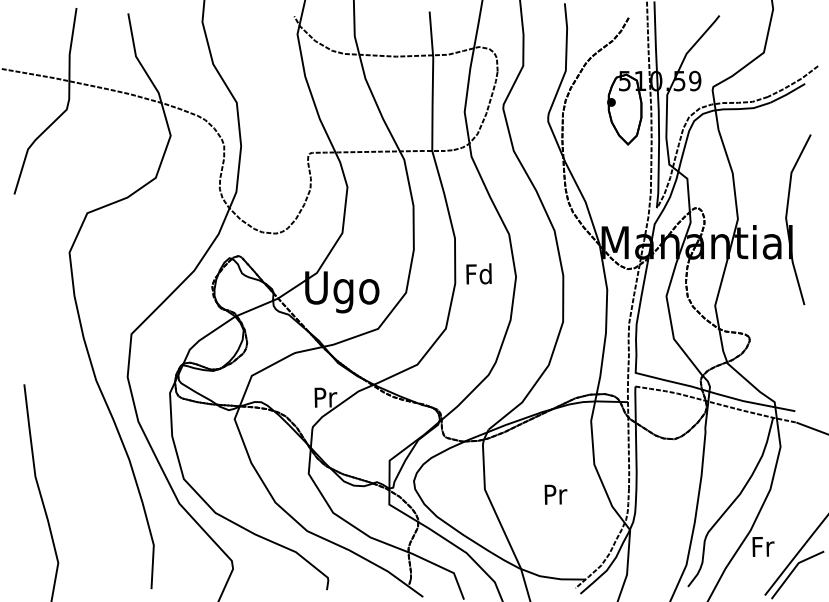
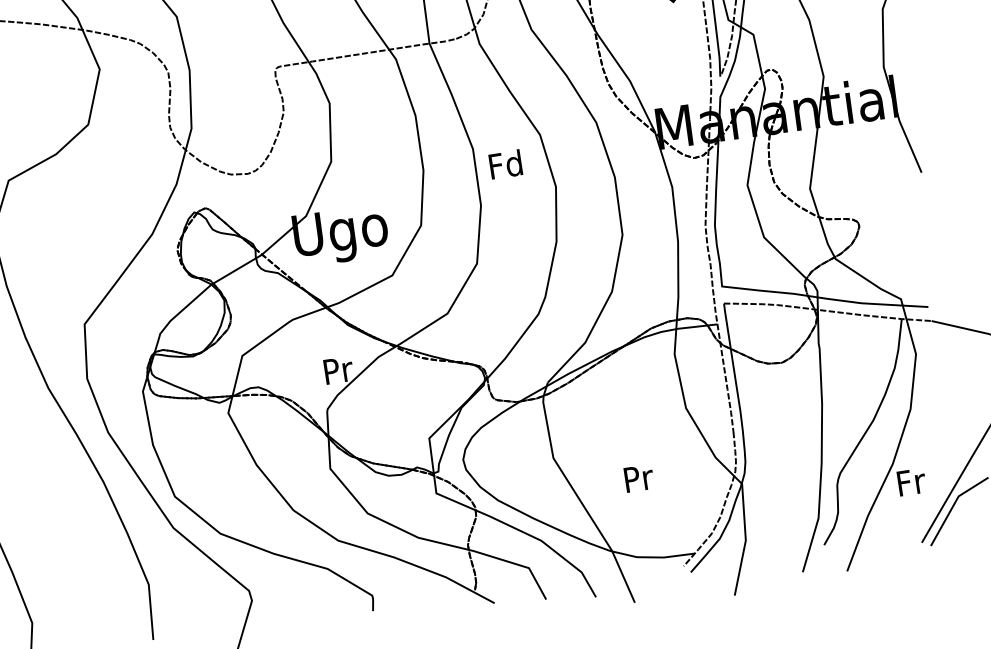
text: (478, 273) -> (504, 163), moved
text: (555, 494) -> (638, 478), moved

